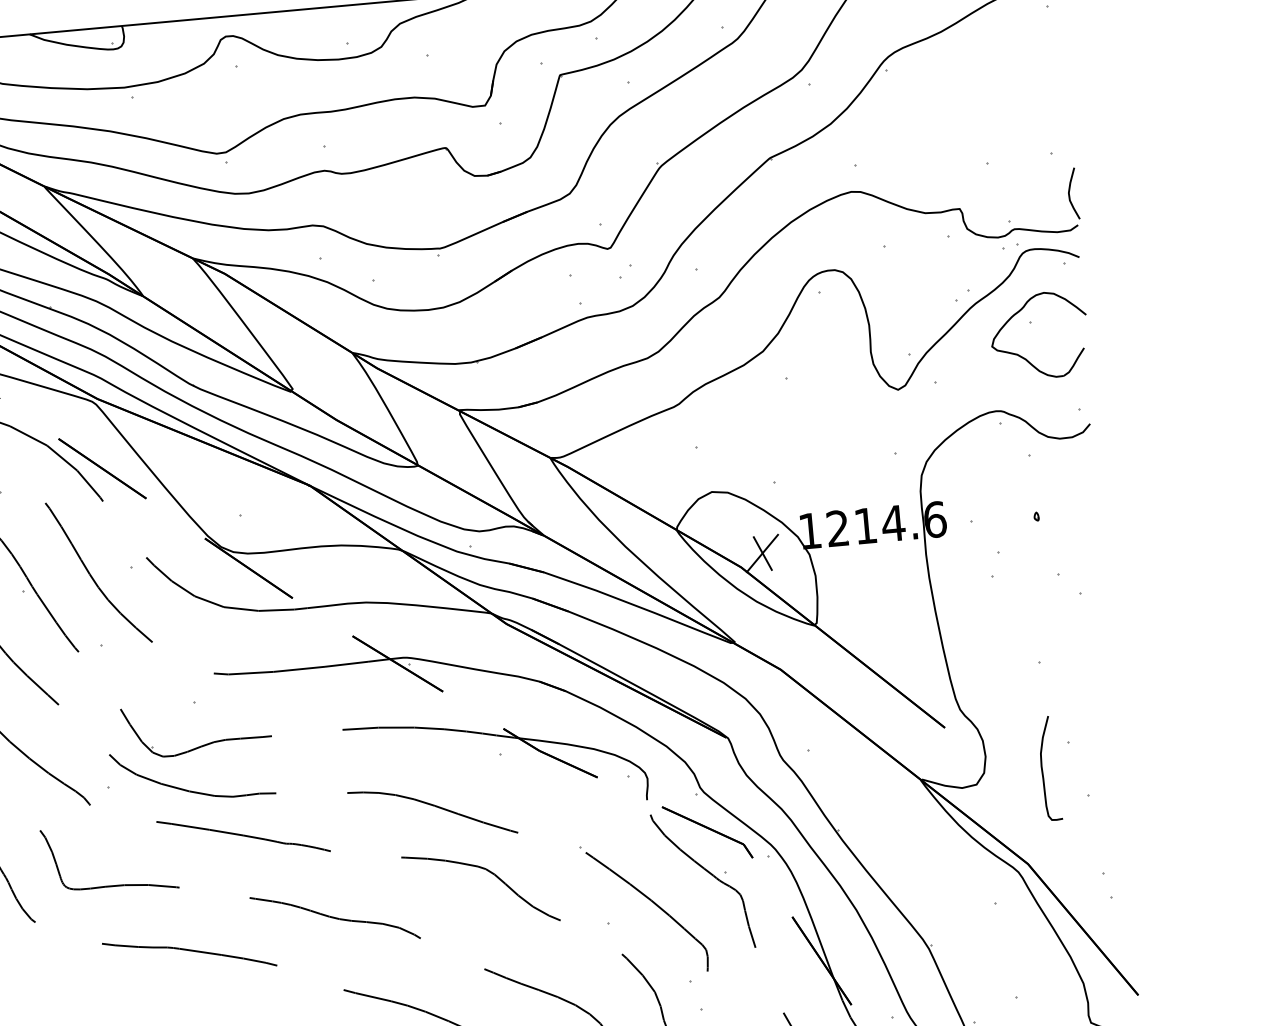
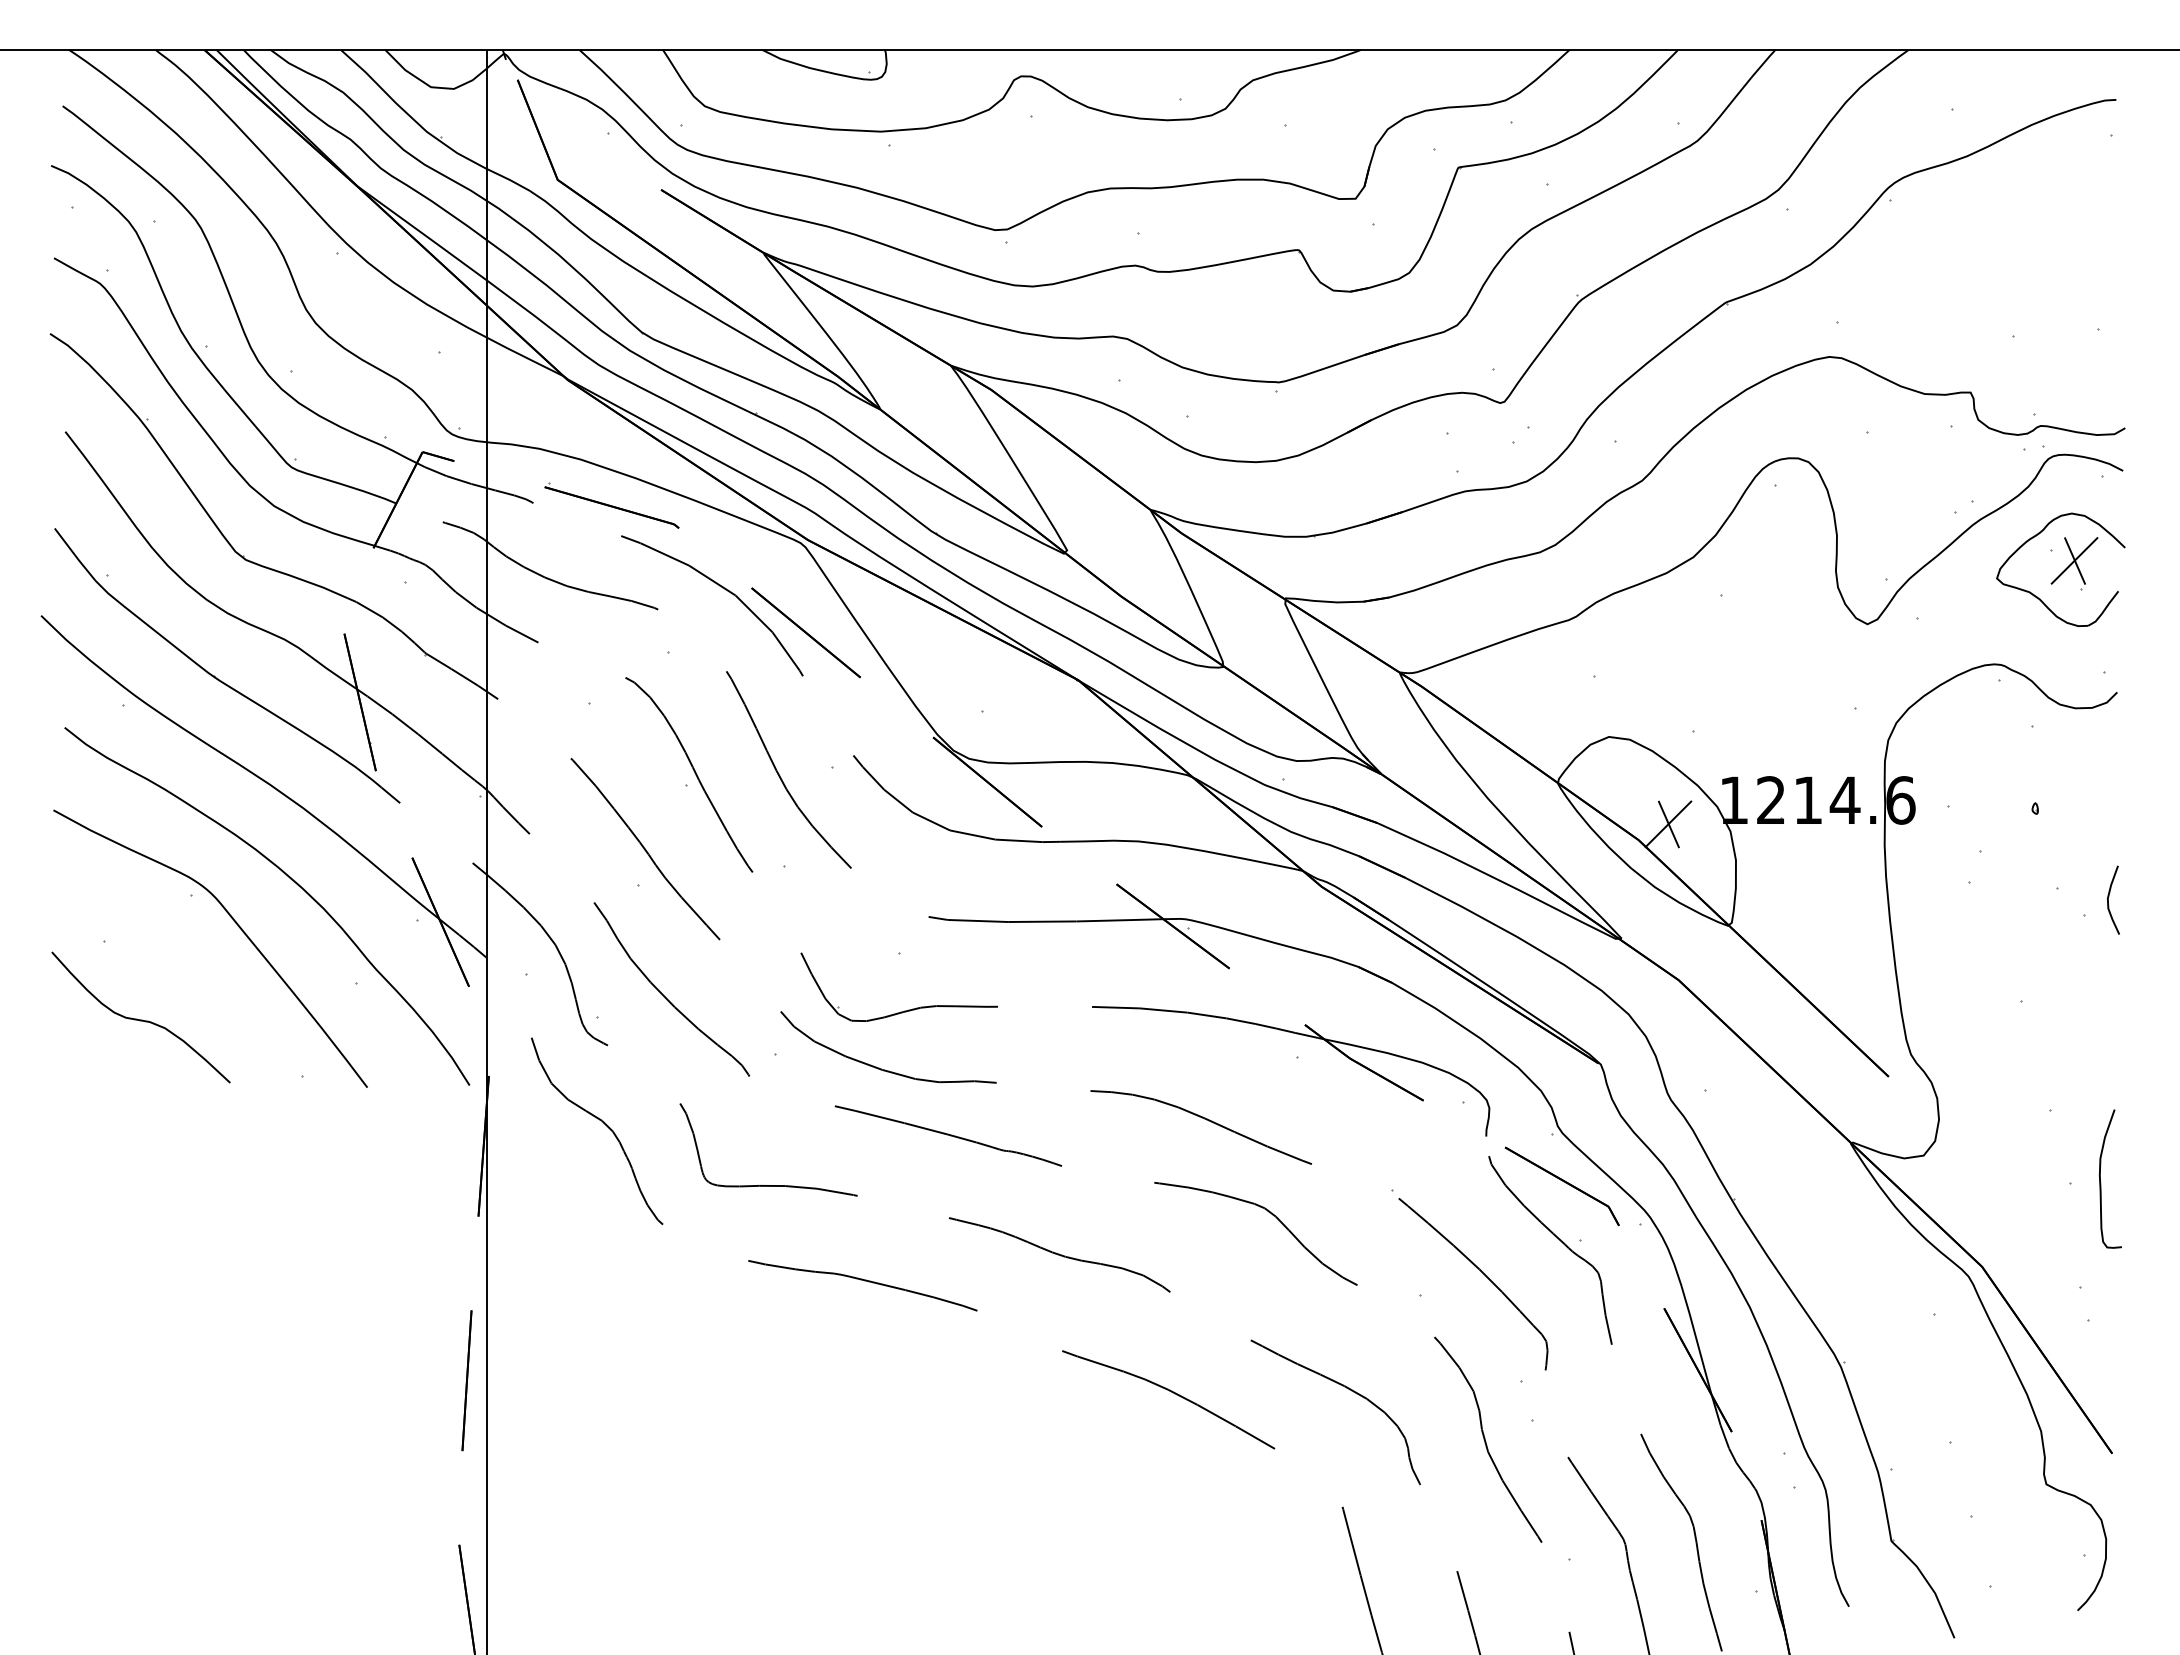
curve: (1069, 191) -> (2109, 896), moved
part: (1049, 330) -> (2074, 563), added
curve: (1043, 771) -> (2101, 1182), moved

